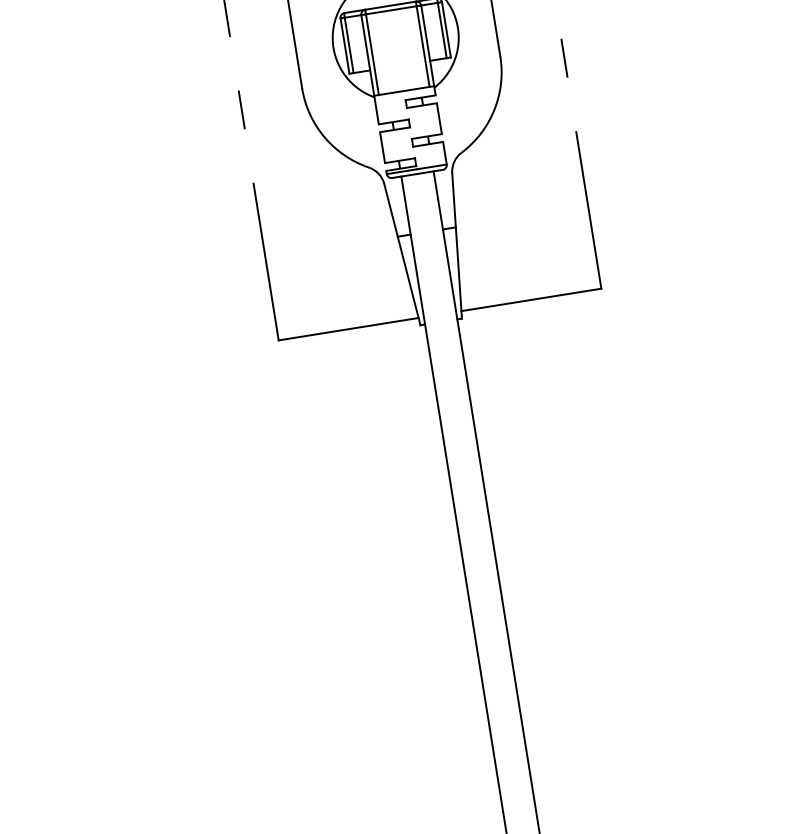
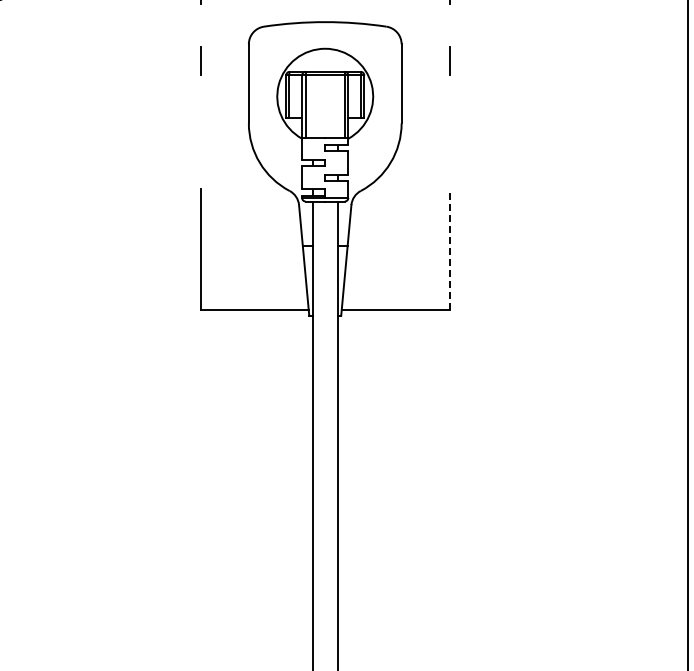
line: (564, 58) -> (449, 132), removed
line: (241, 110) -> (200, 132), removed
line: (588, 210) -> (449, 249), solid -> dashed

